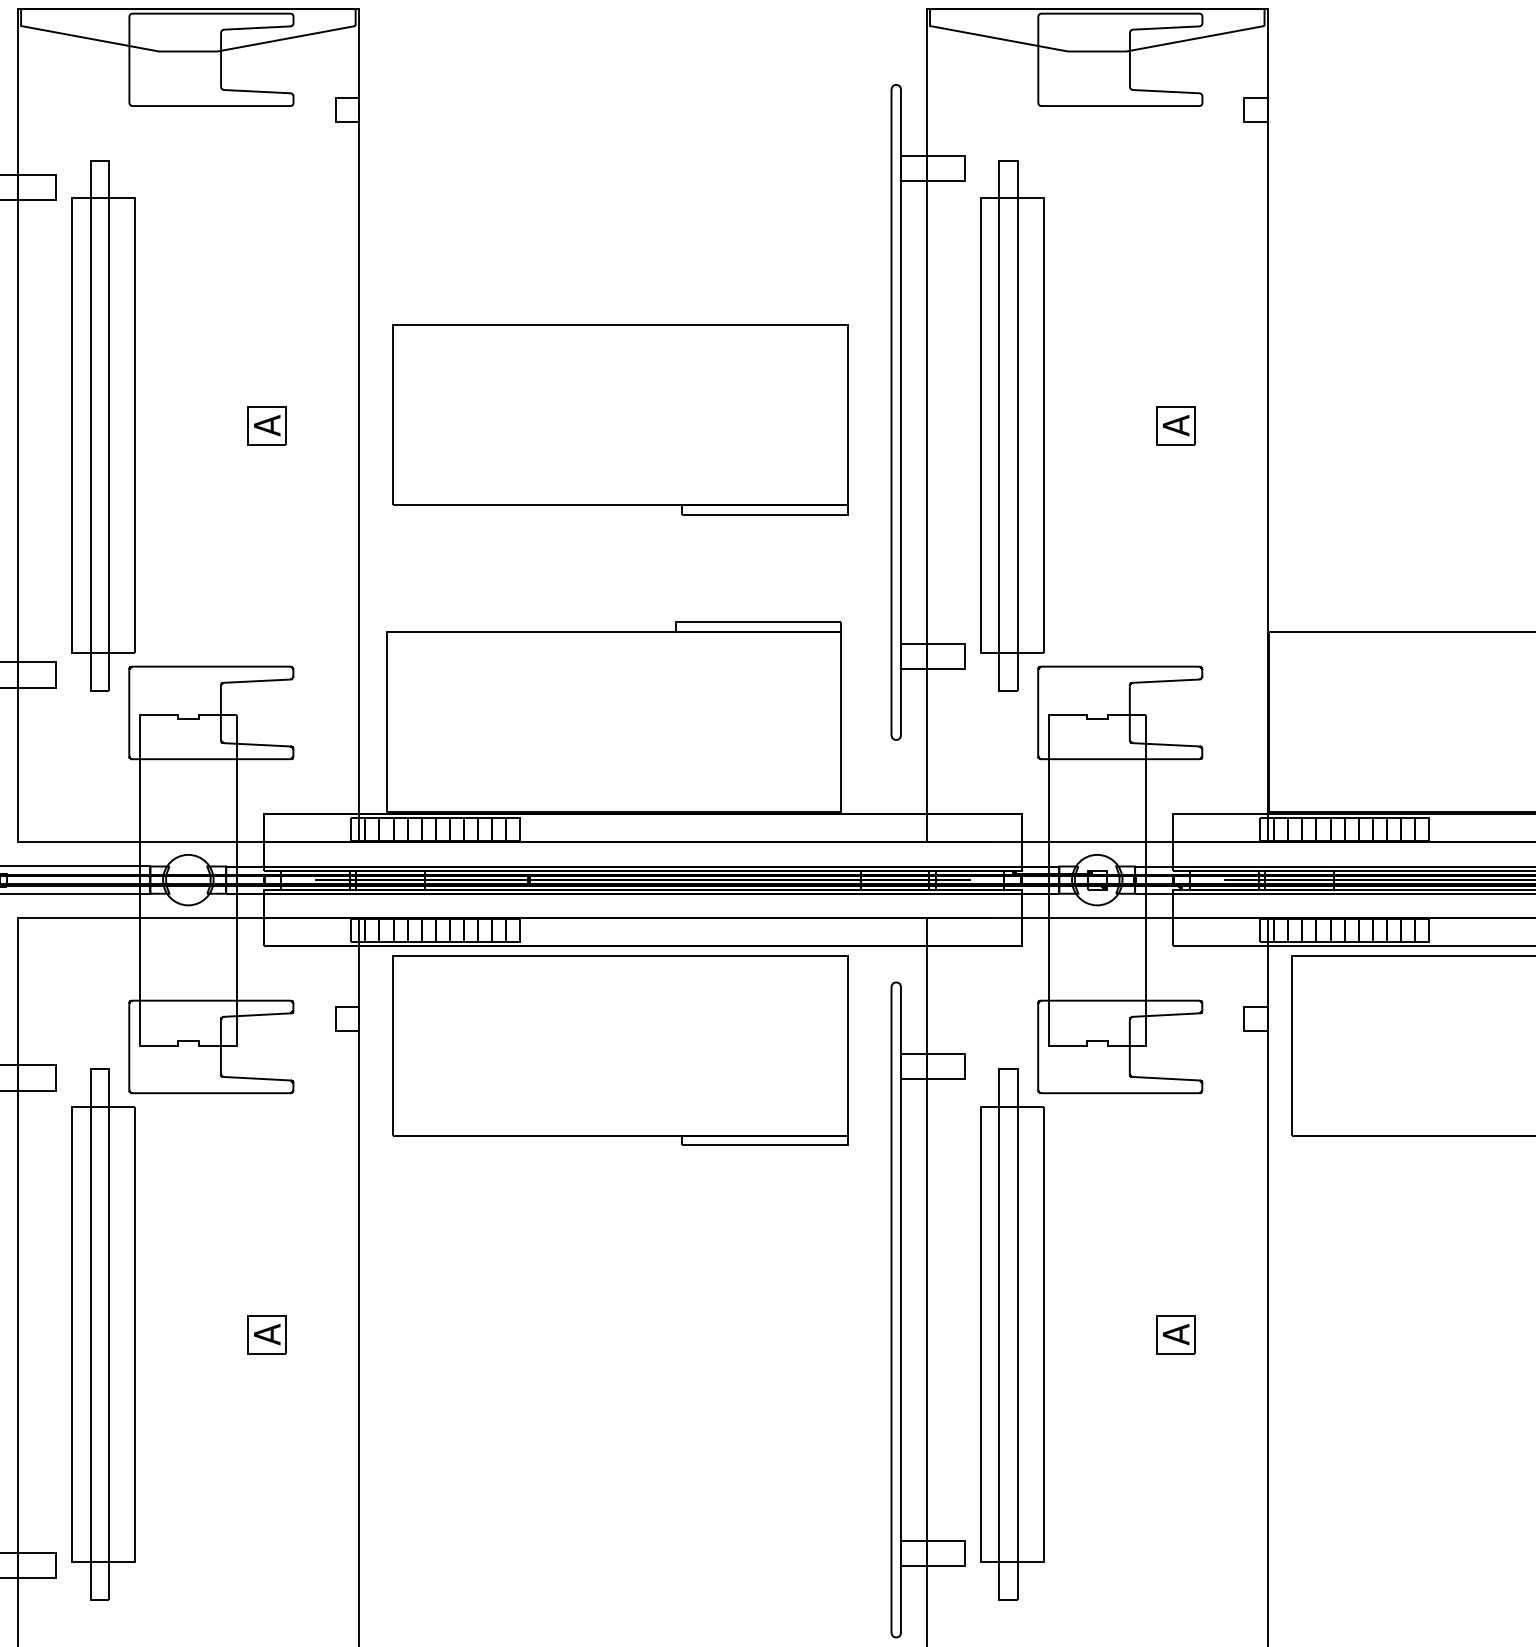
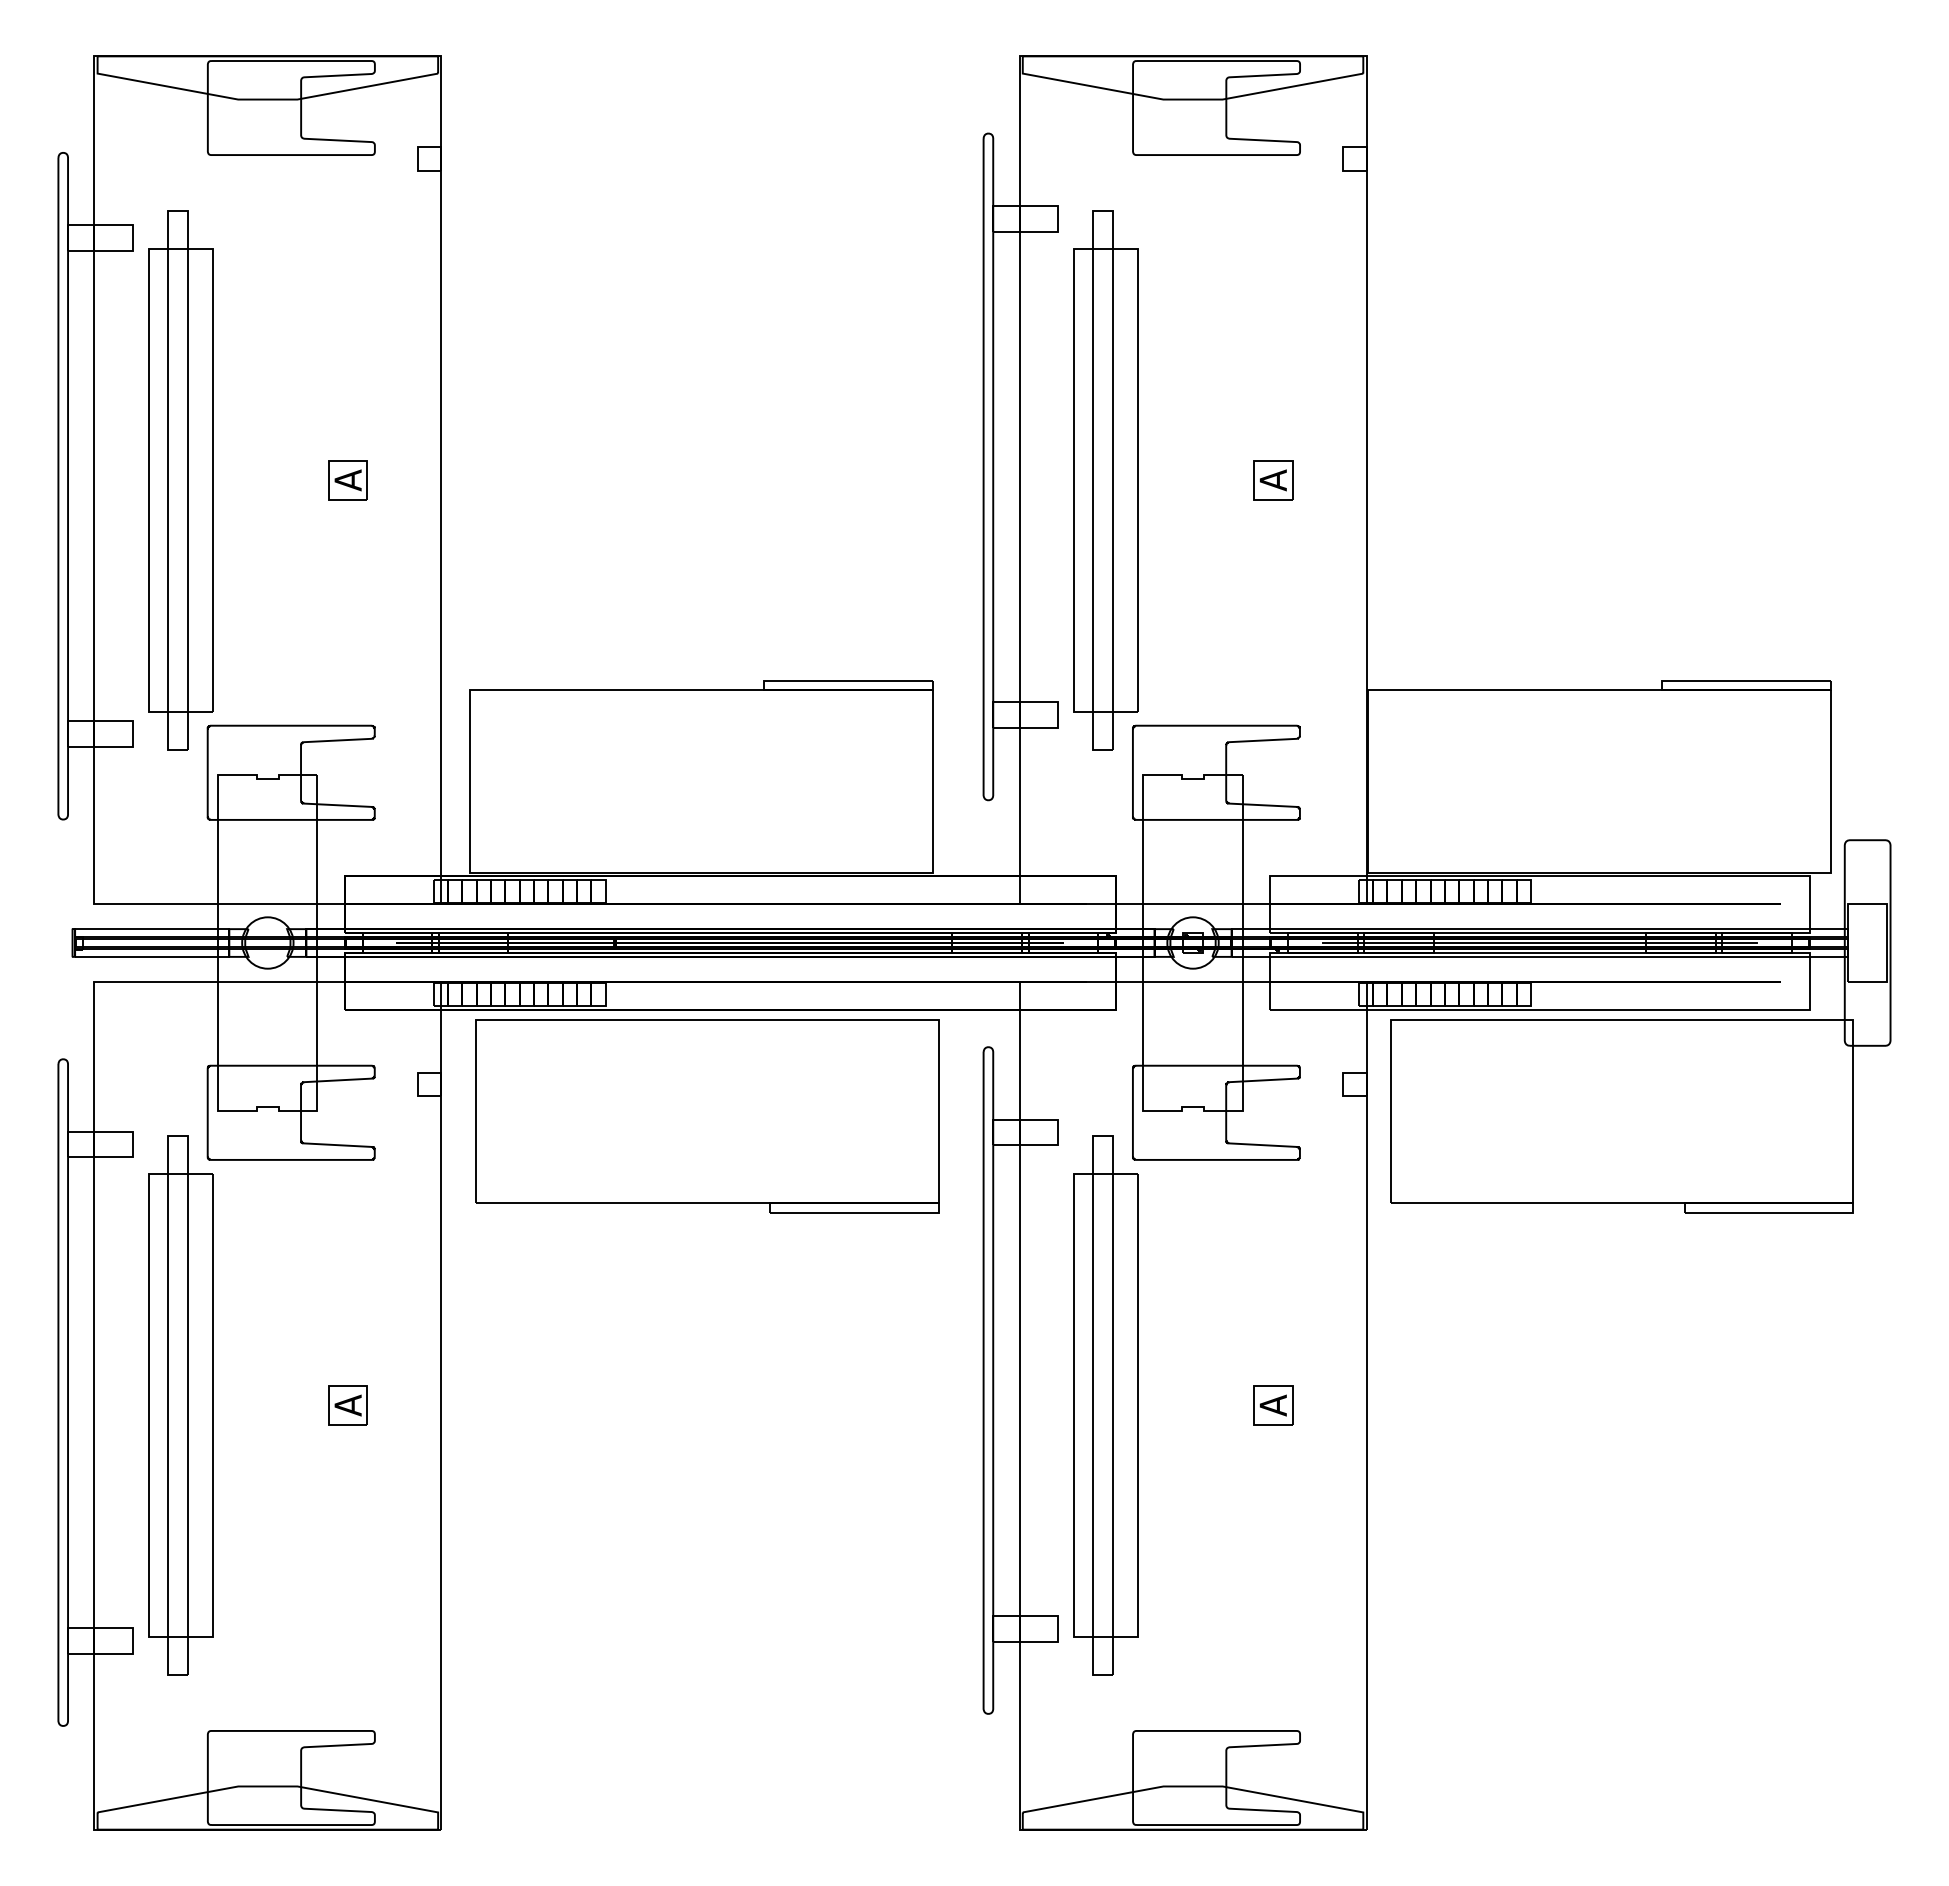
part: (620, 419) -> (707, 474), removed

